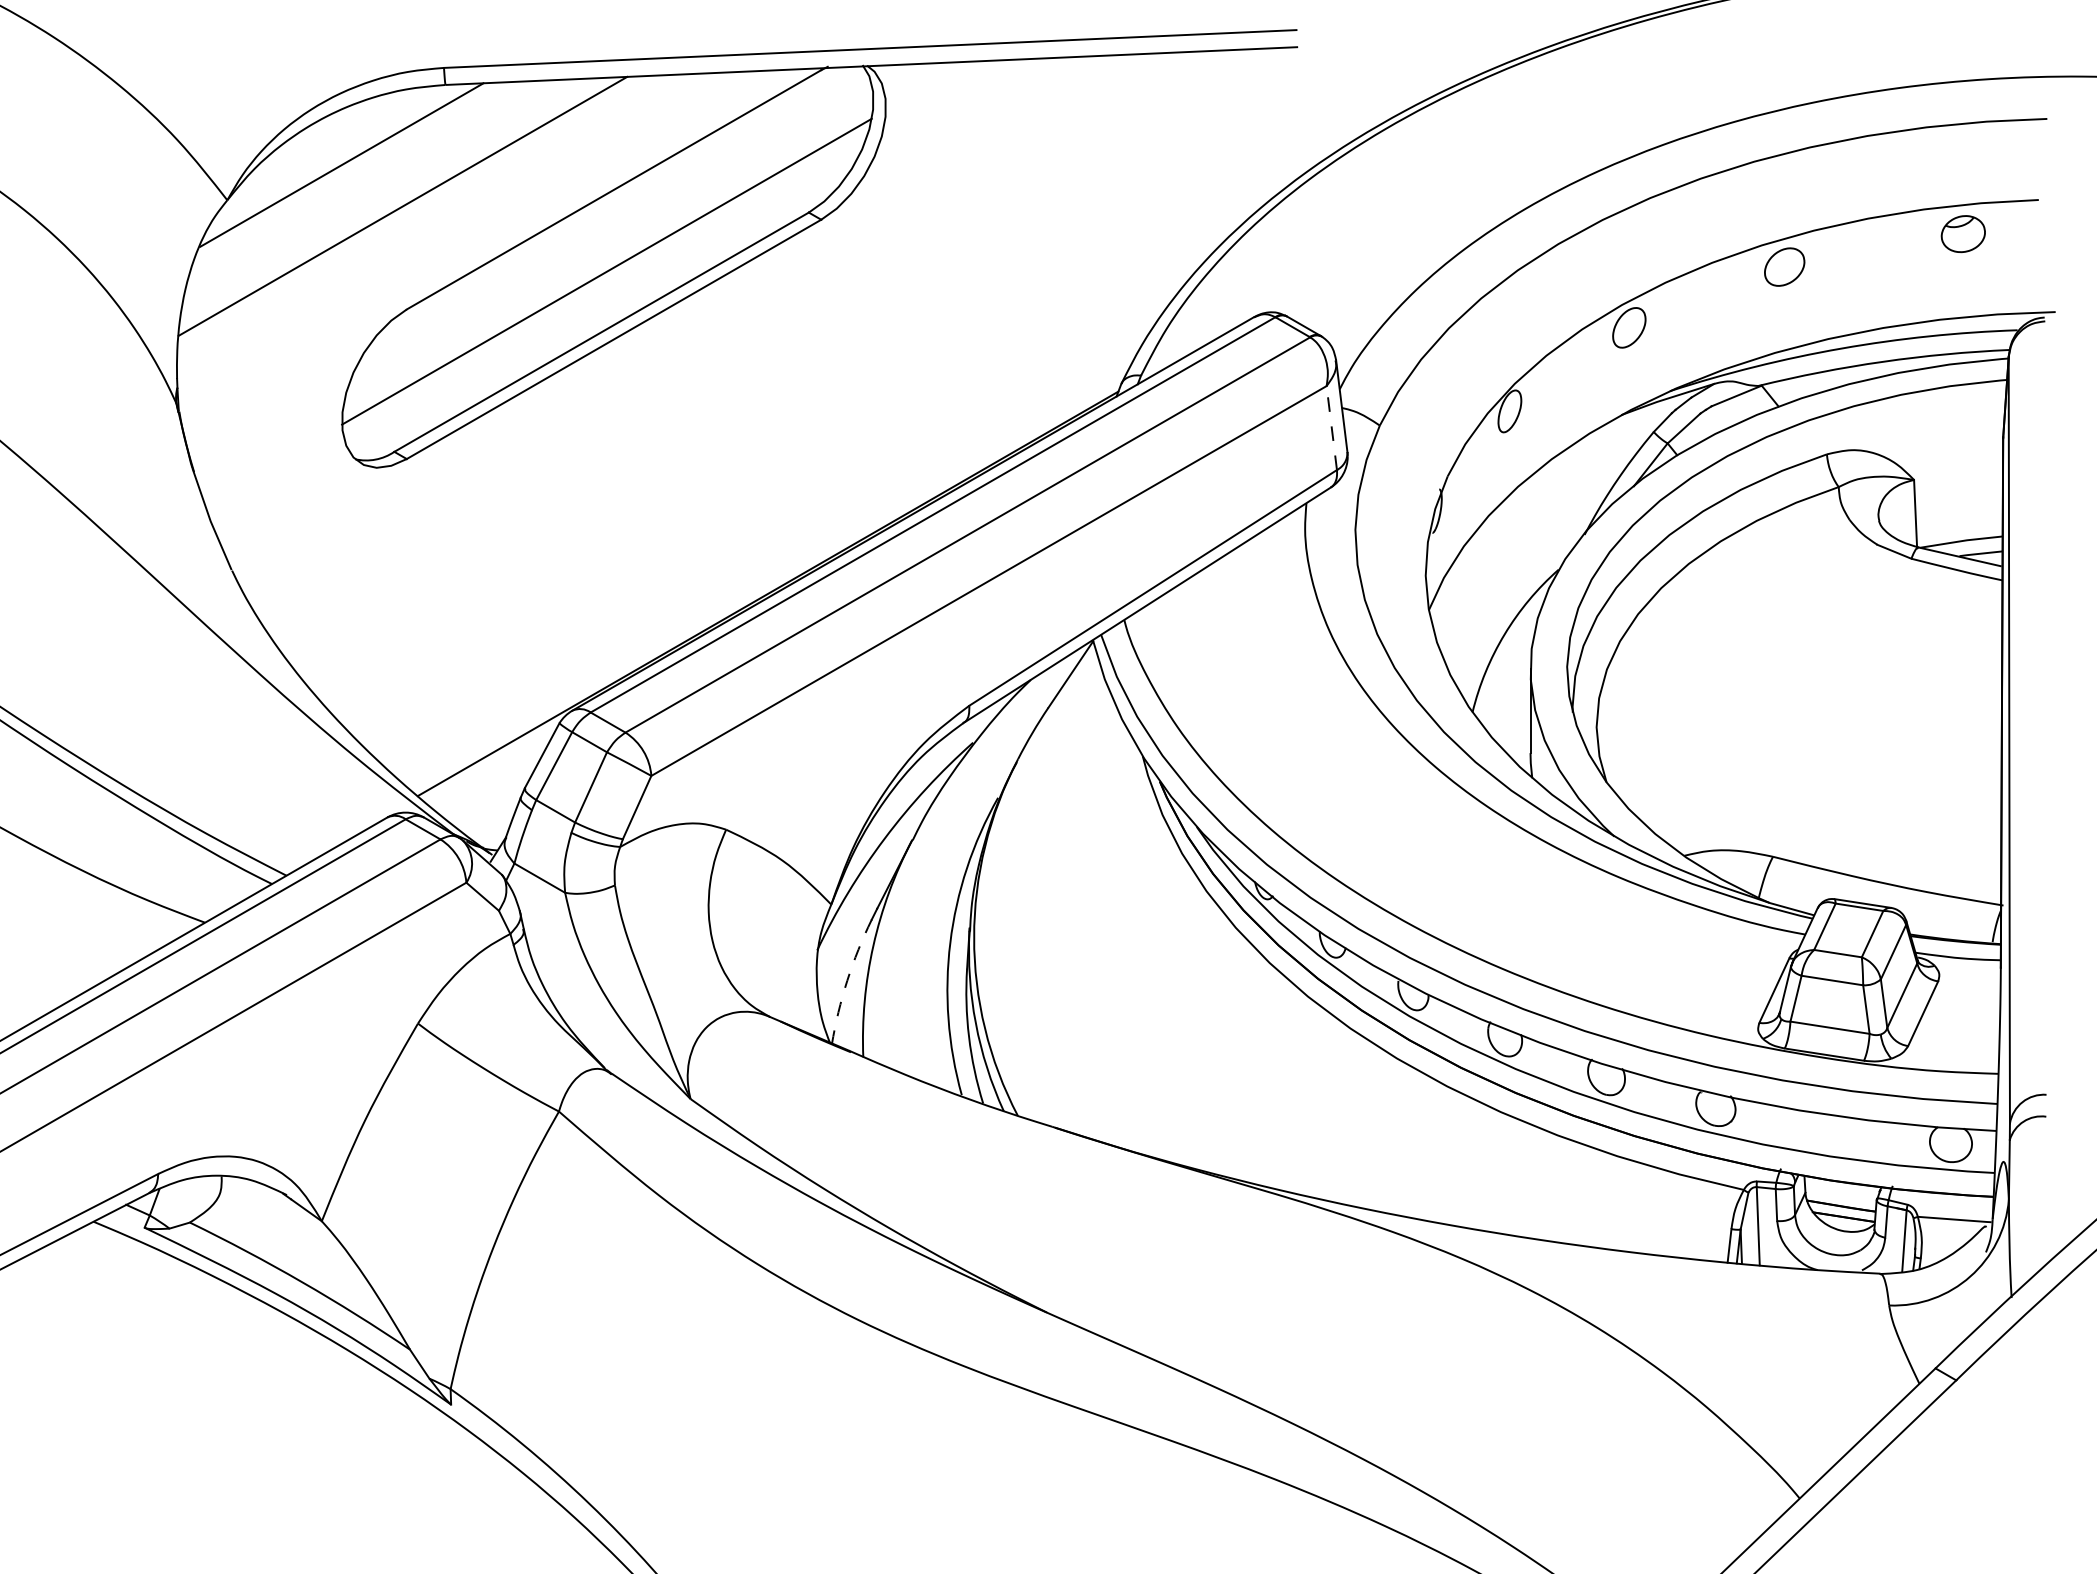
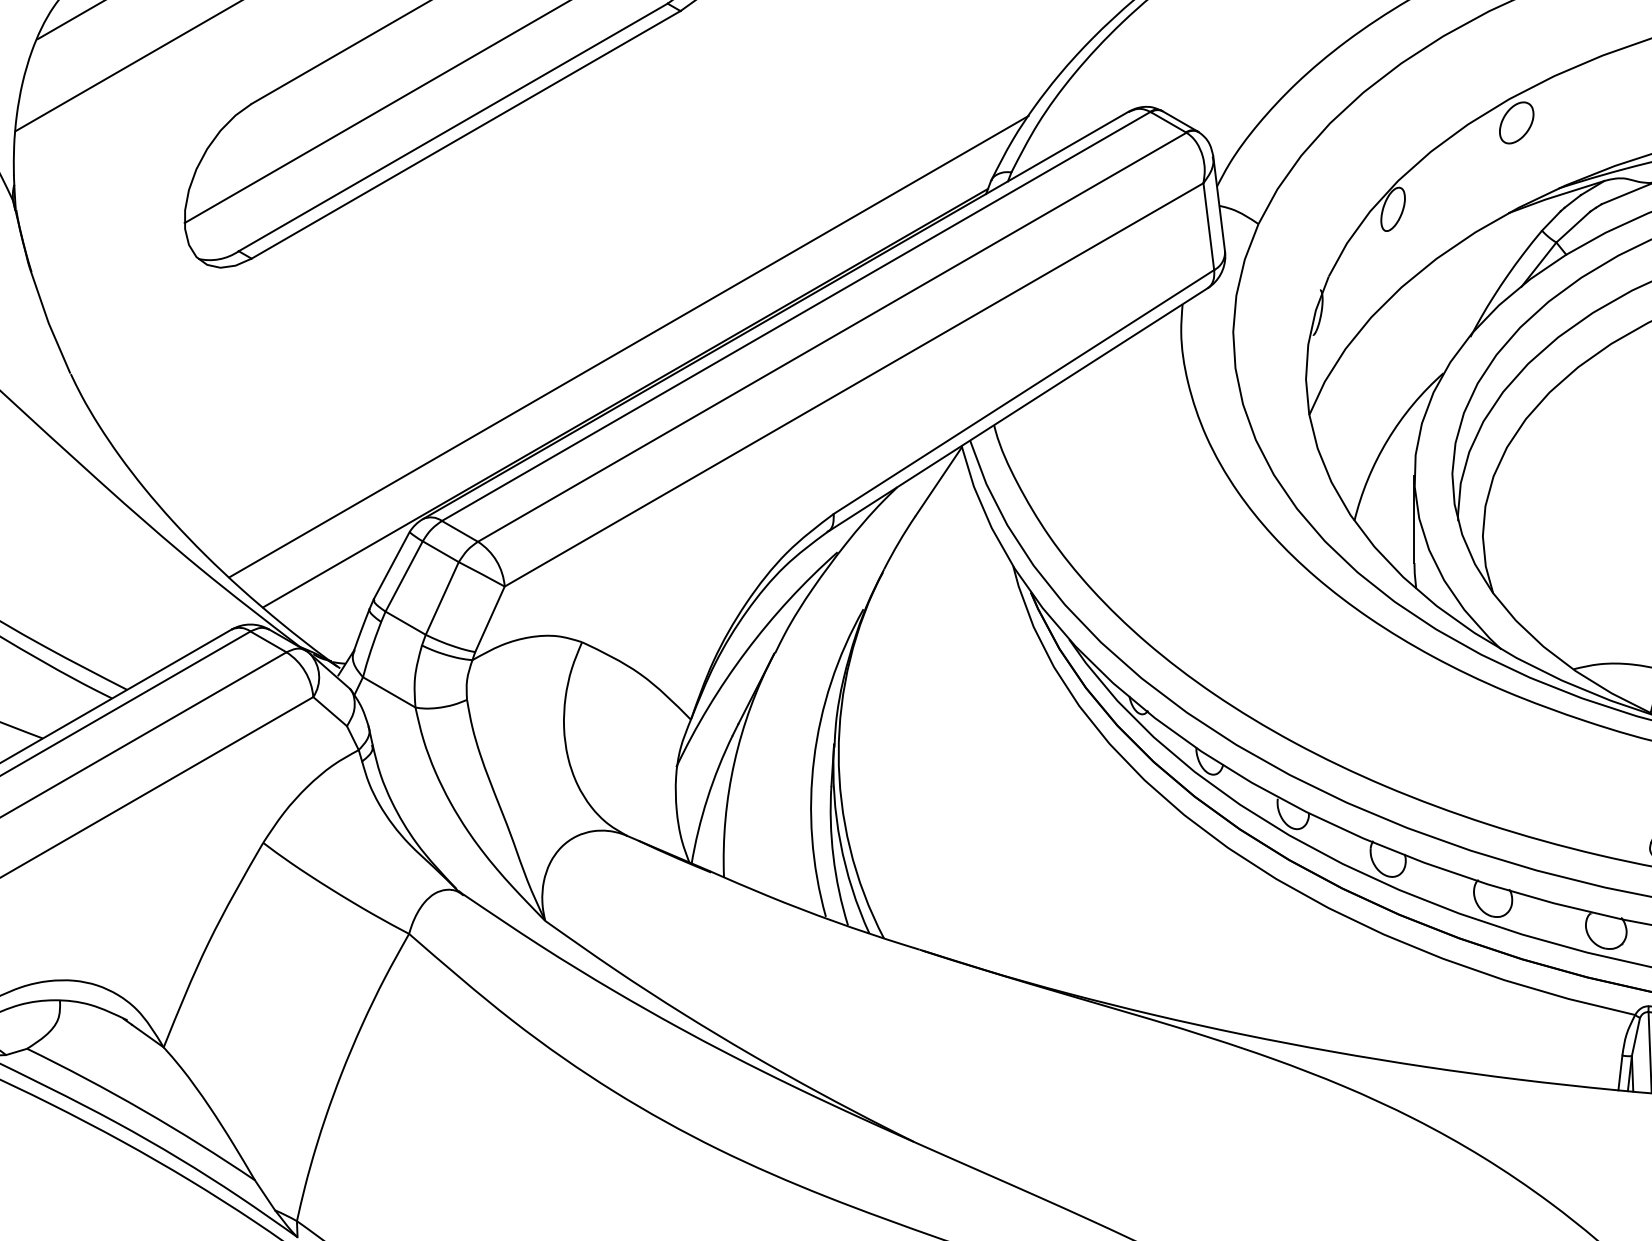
line: (1331, 427) -> (1208, 226), dashed -> solid
line: (771, 544) -> (629, 347), added
arc: (847, 980) -> (707, 798), dashed -> solid

